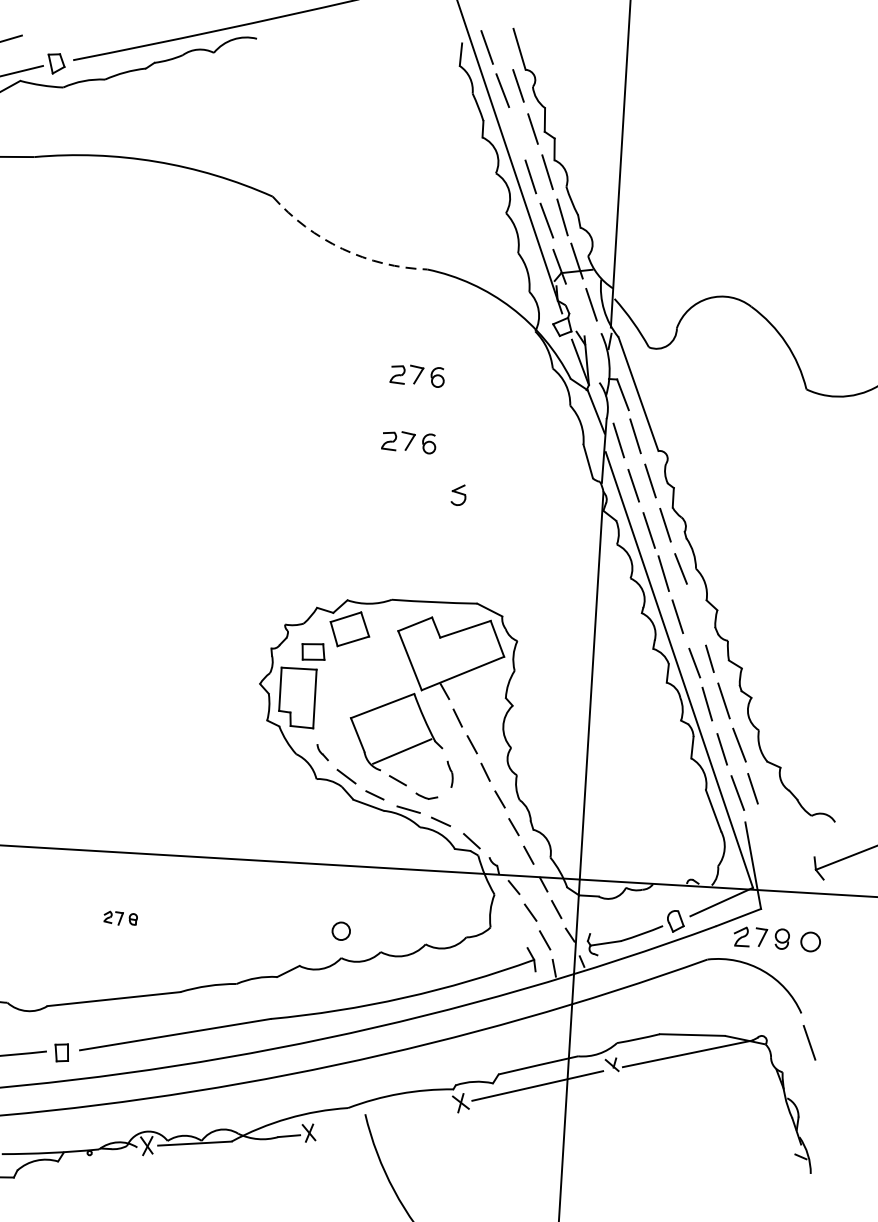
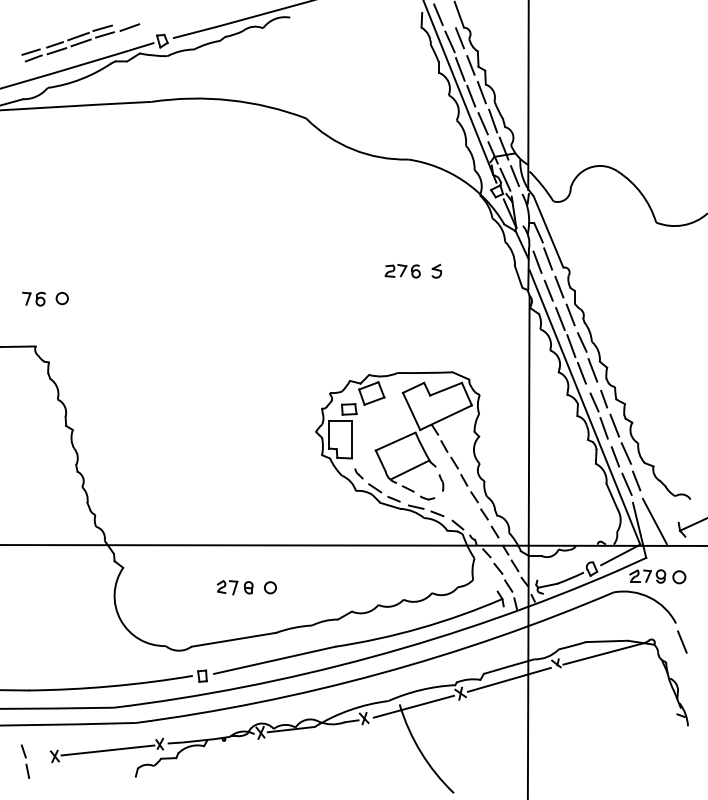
line: (516, 134) -> (460, 69), added
arc: (343, 249) -> (353, 149), dashed -> solid
line: (576, 309) -> (505, 179), added
part: (416, 376) -> (405, 228), removed
part: (458, 493) -> (436, 270), moved
line: (694, 613) -> (592, 370), added
line: (777, 853) -> (654, 521), added
part: (121, 918) -> (235, 587), size x1.67
circle: (341, 930) -> (270, 587), moved
line: (386, 1118) -> (413, 706), added

